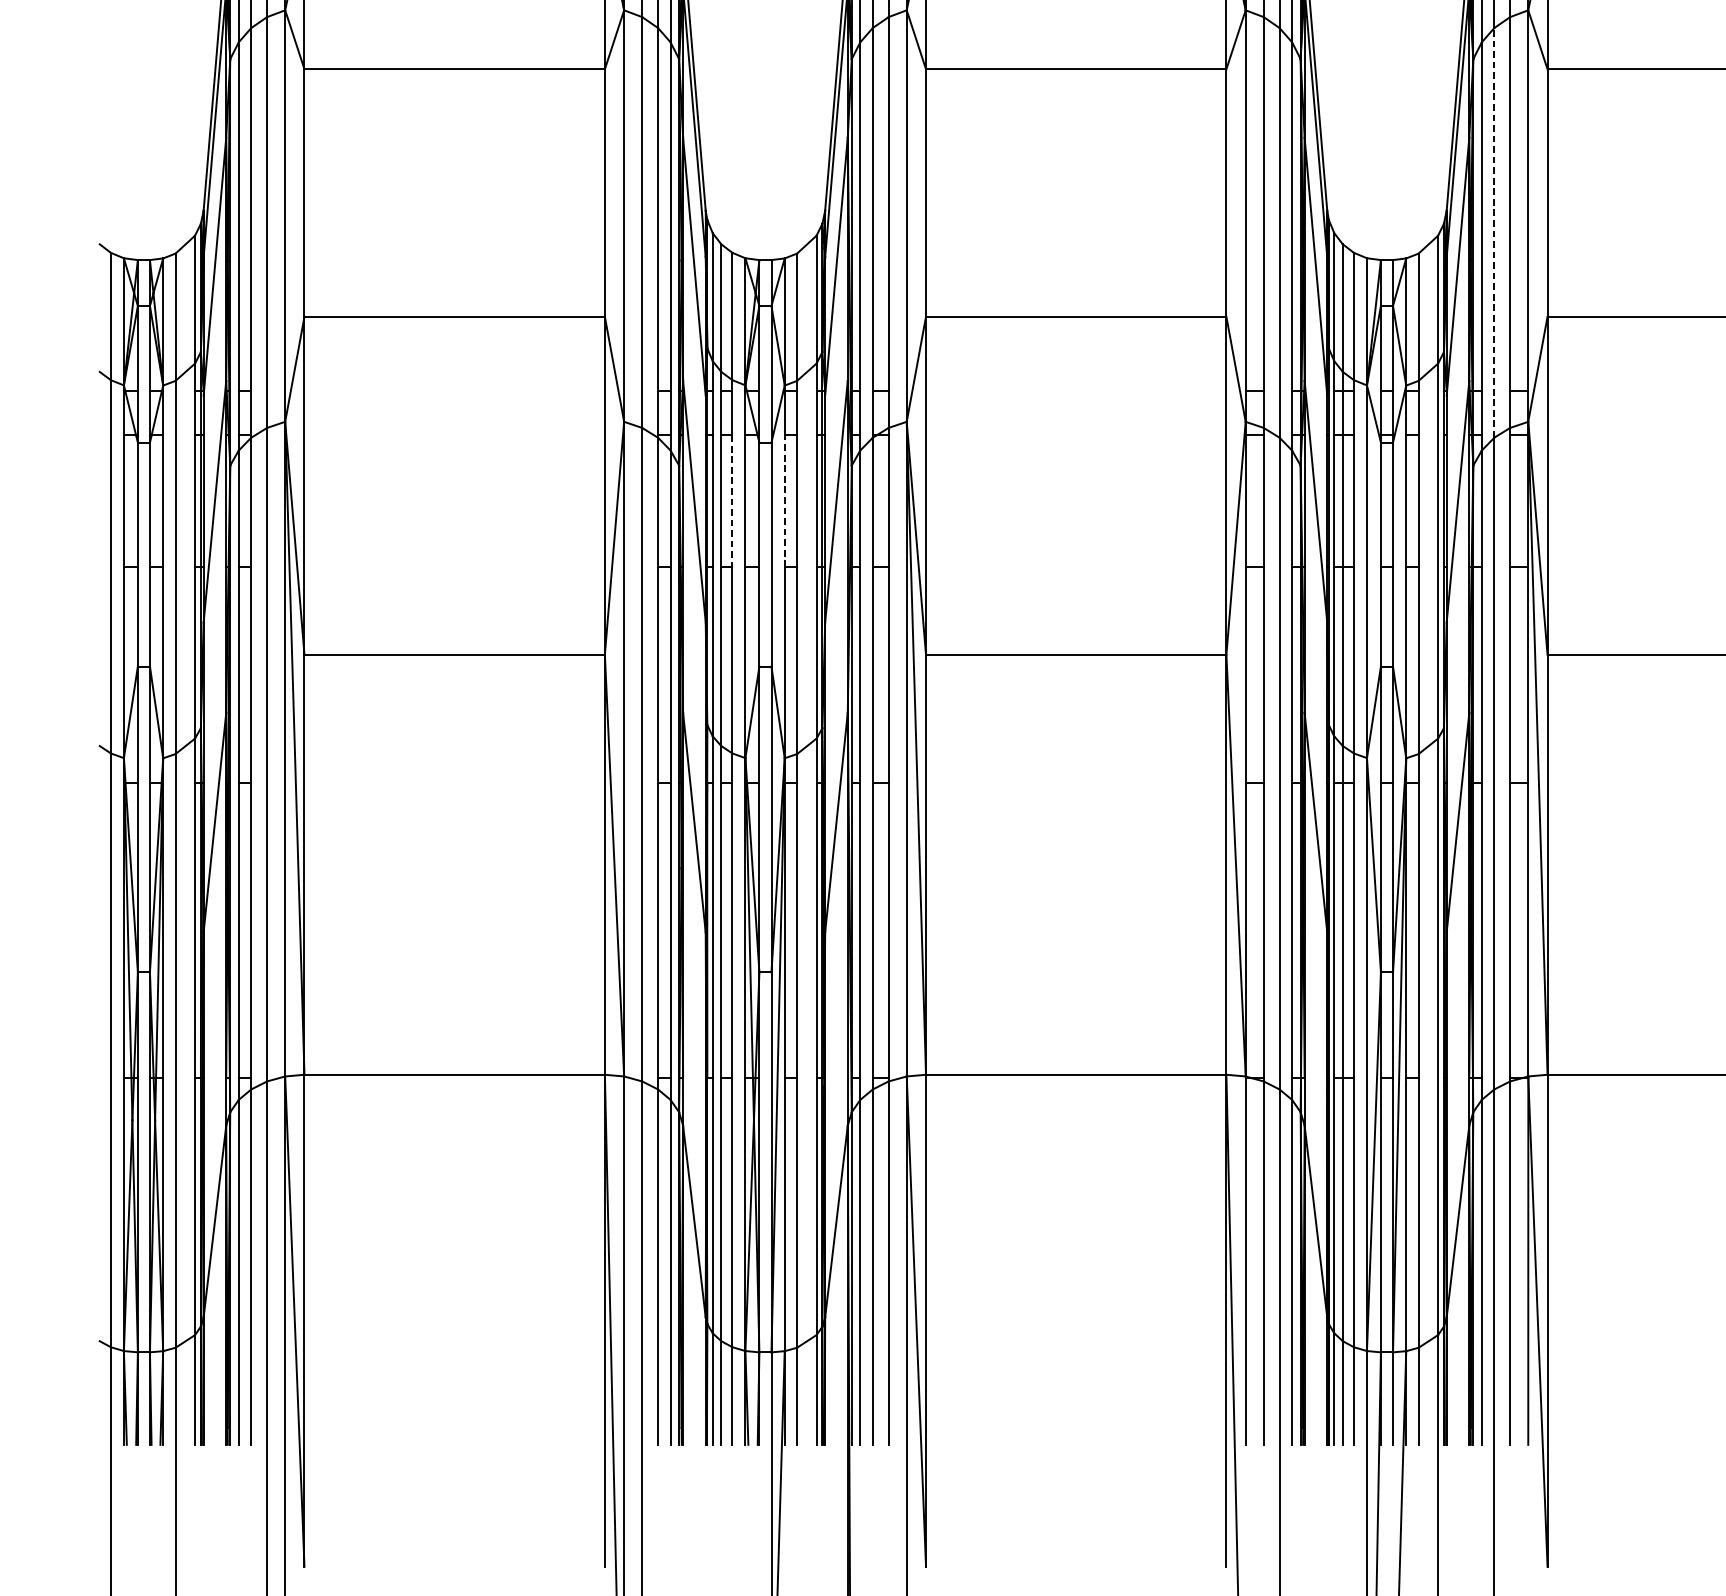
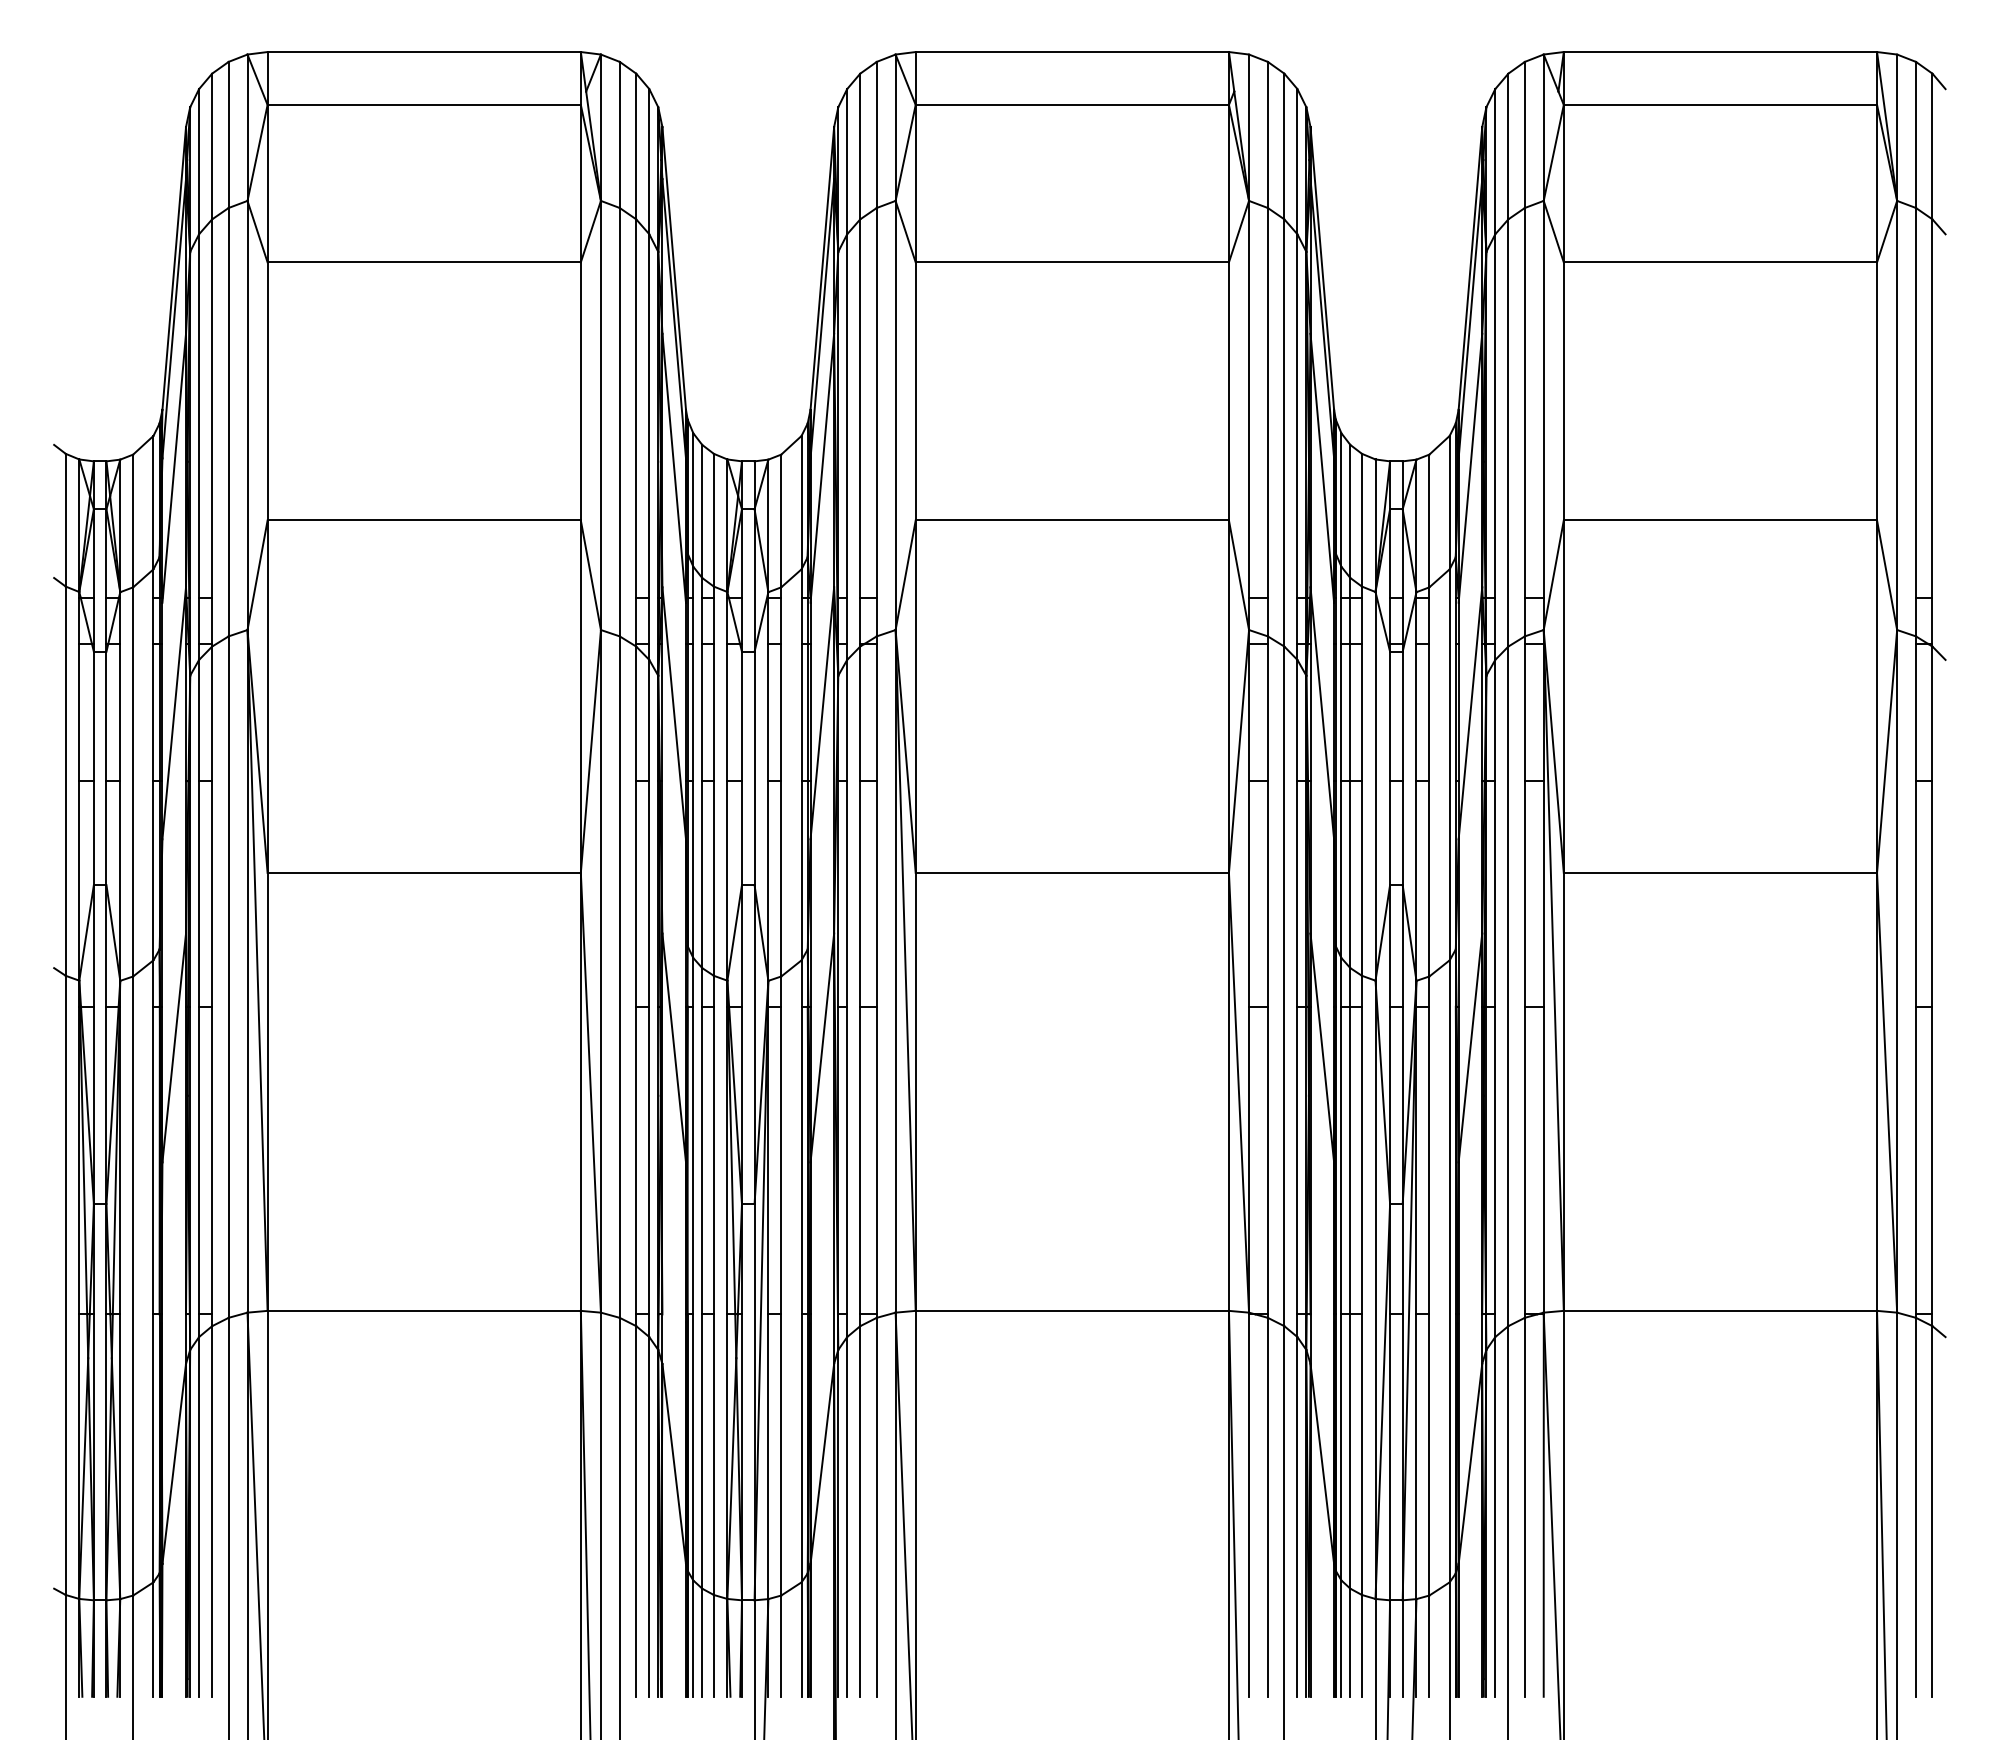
line: (1494, 232) -> (1508, 432), dashed -> solid
line: (732, 500) -> (713, 712), dashed -> solid
line: (784, 500) -> (768, 712), dashed -> solid

